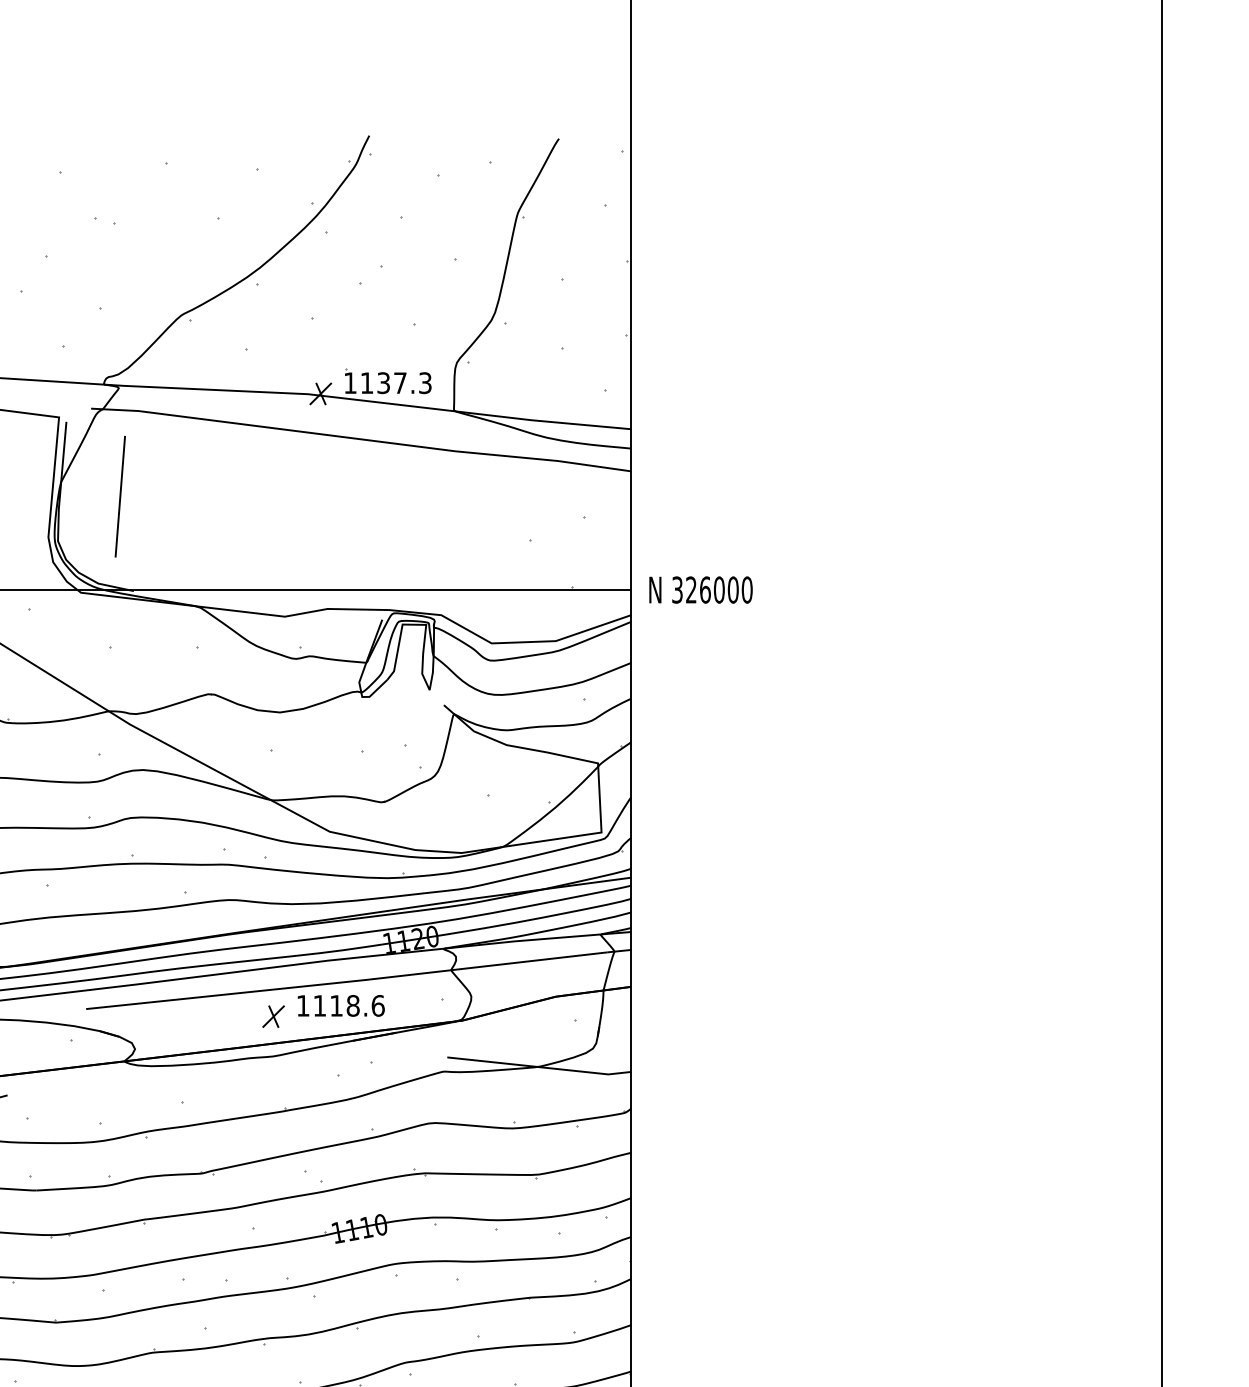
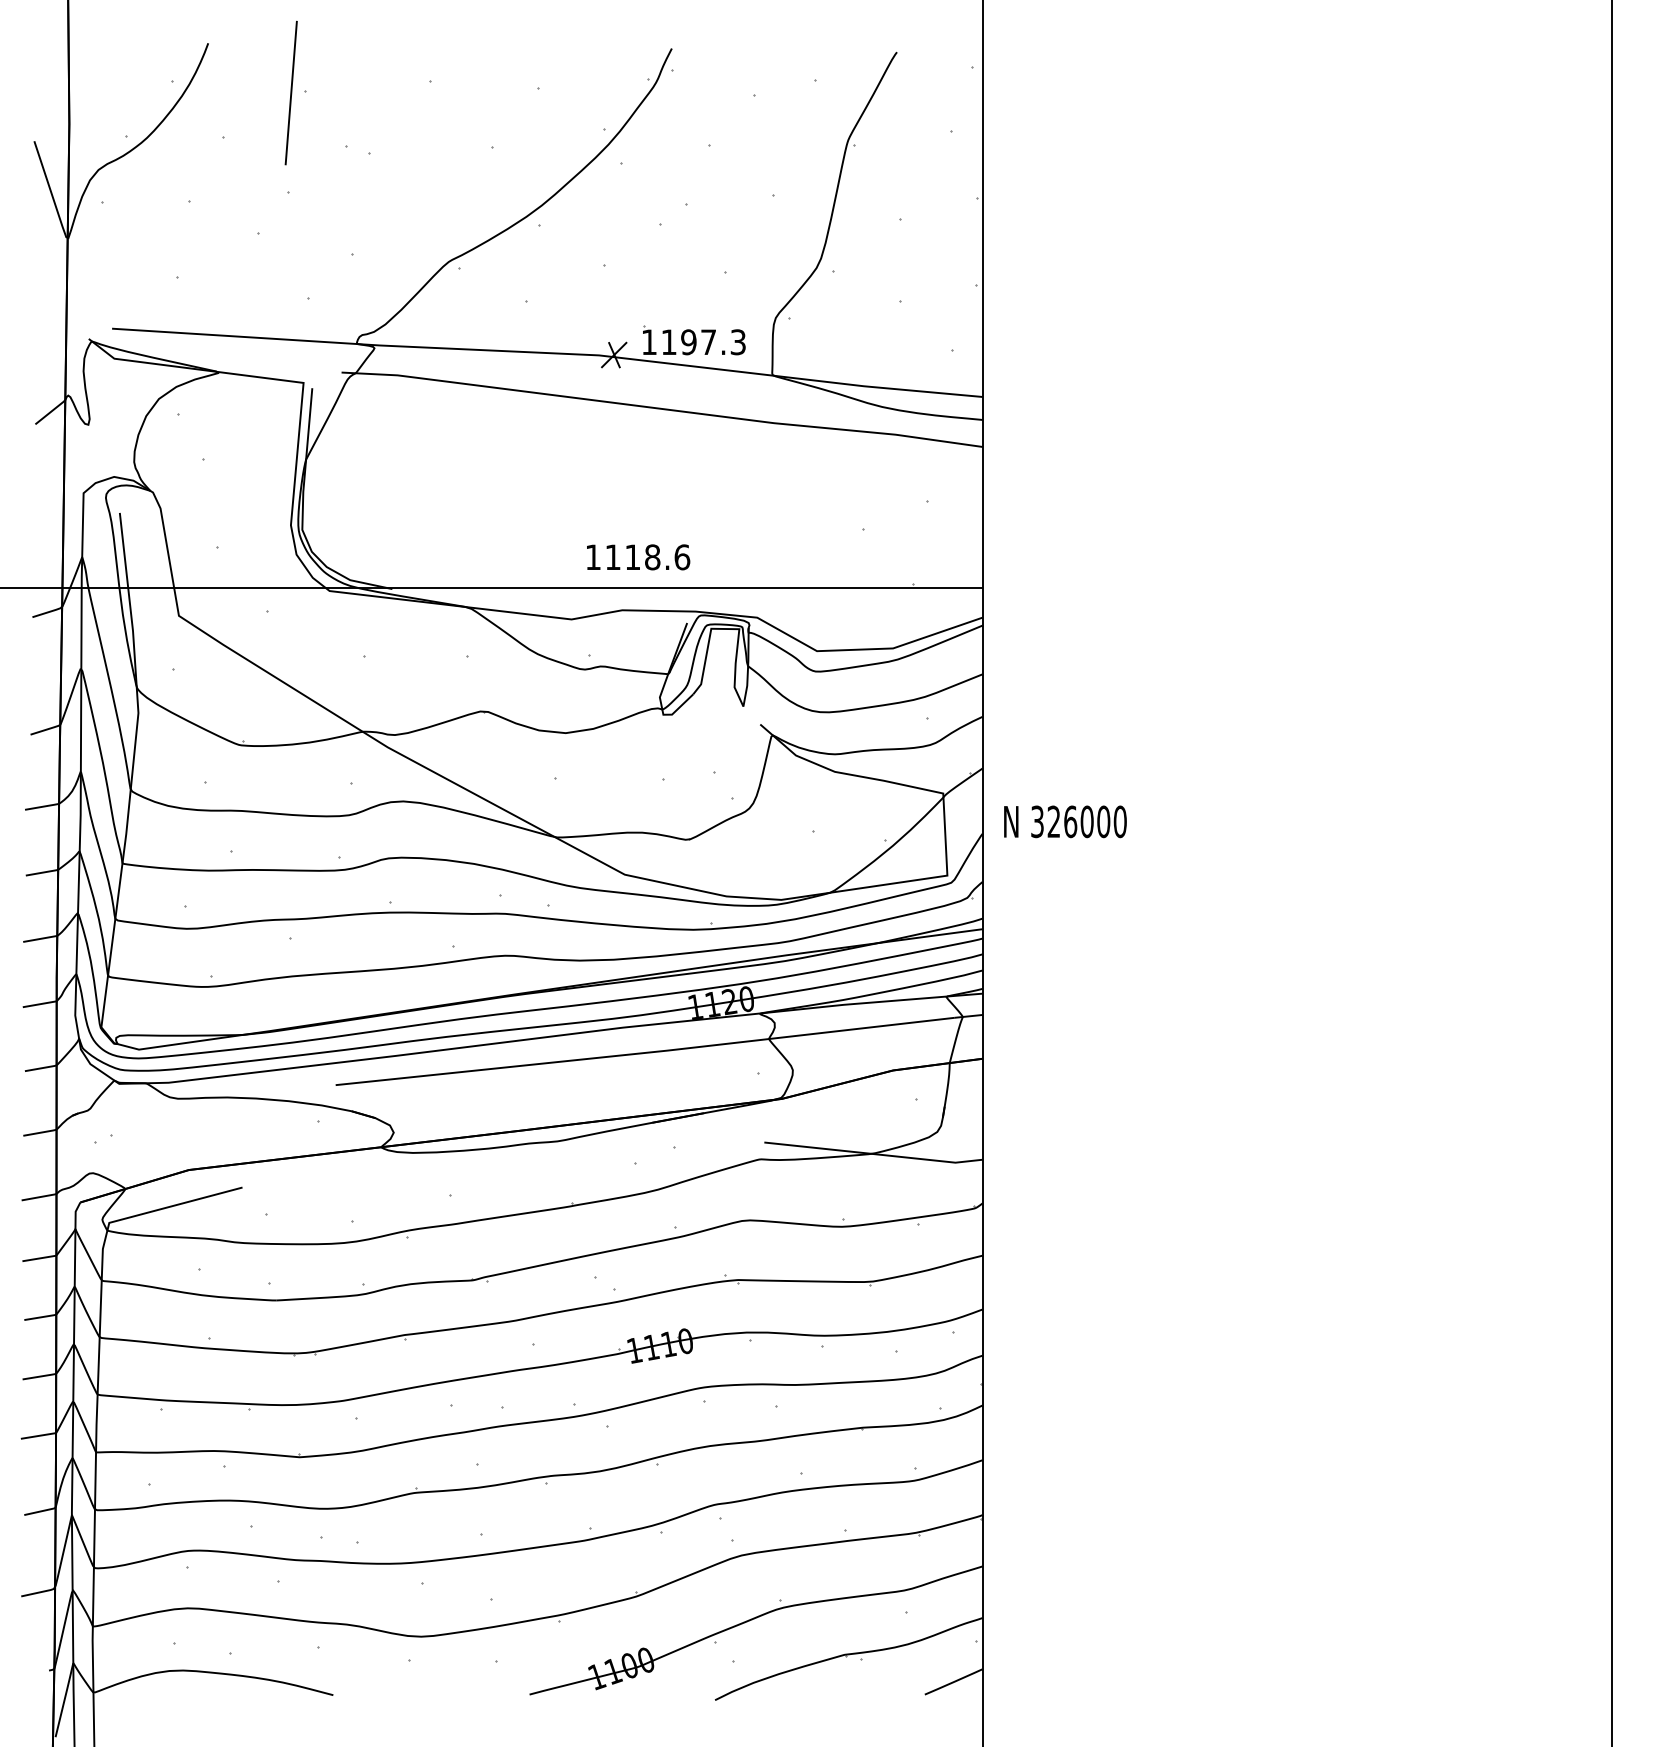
text: (383, 383) -> (688, 342), 1137.3 -> 1197.3
line: (119, 496) -> (290, 92), moved
text: (701, 589) -> (1065, 821), moved
text: (341, 1006) -> (638, 557), moved
part: (273, 1016) -> (558, 1093), removed

